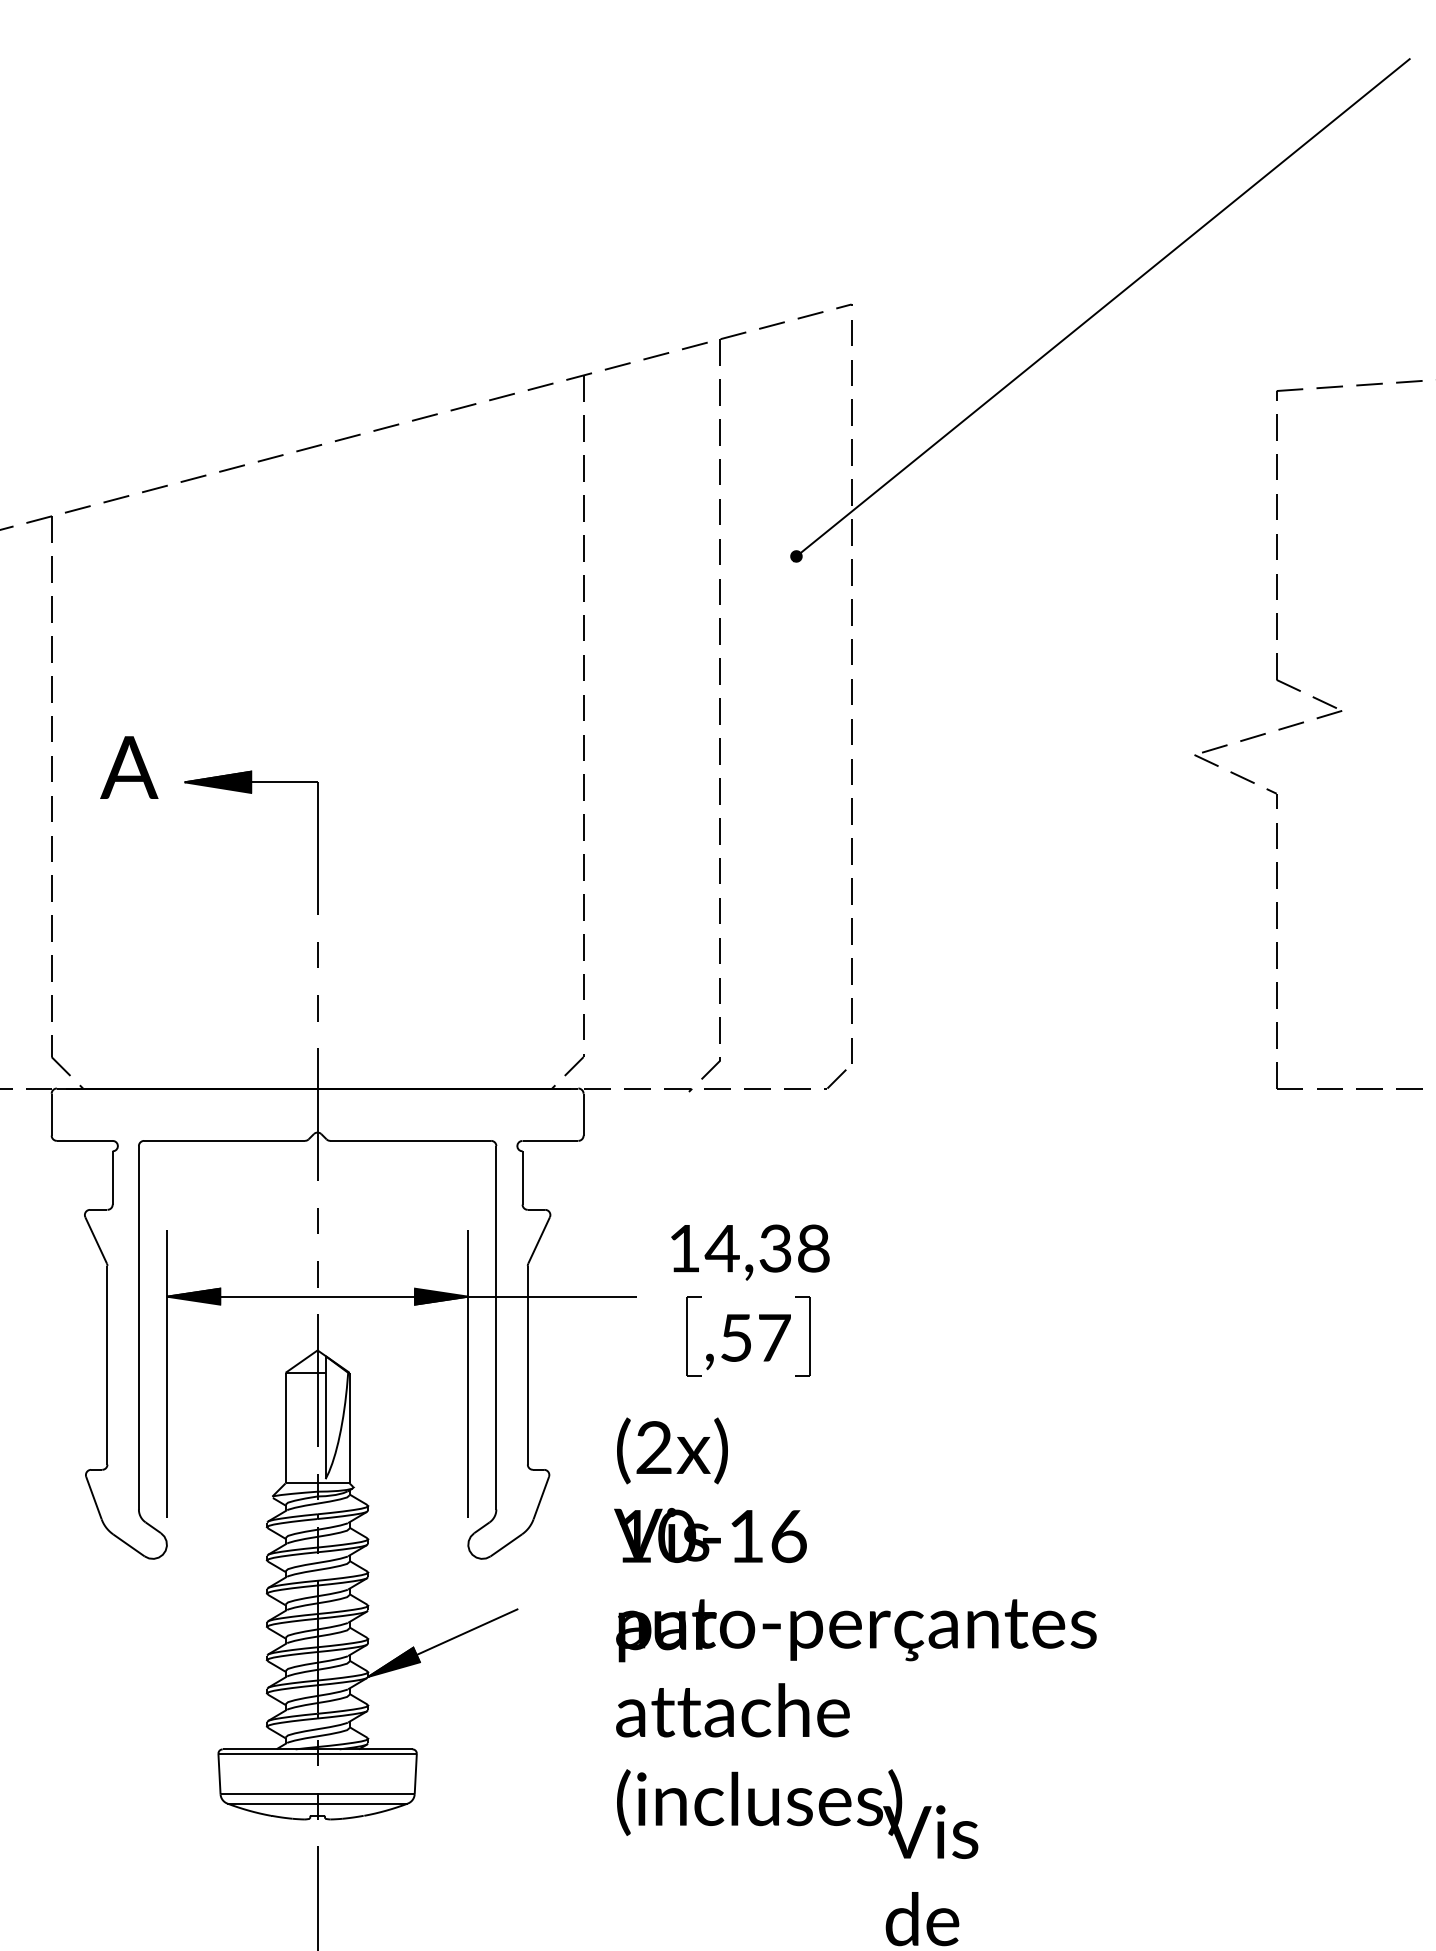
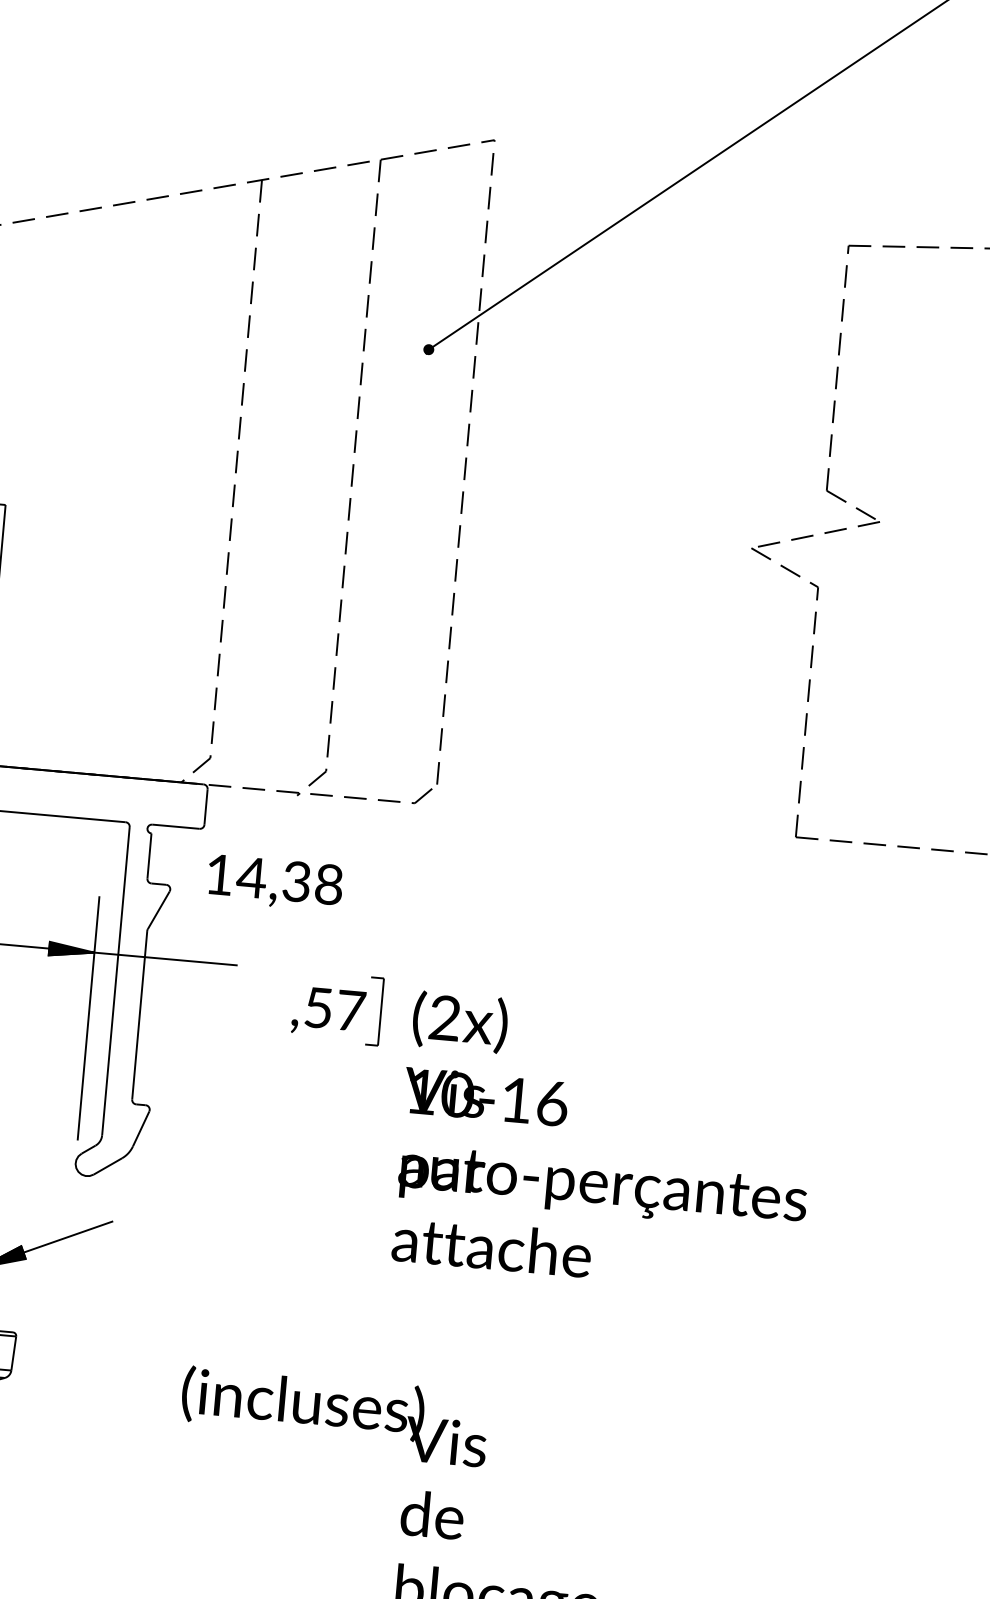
text: (750, 1252) -> (275, 883), moved
part: (693, 1336) -> (282, 1003), removed
text: (855, 1577) -> (605, 1143), moved

